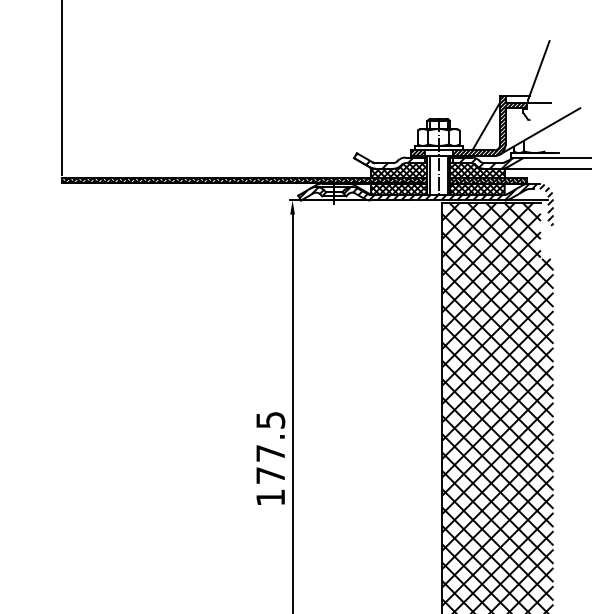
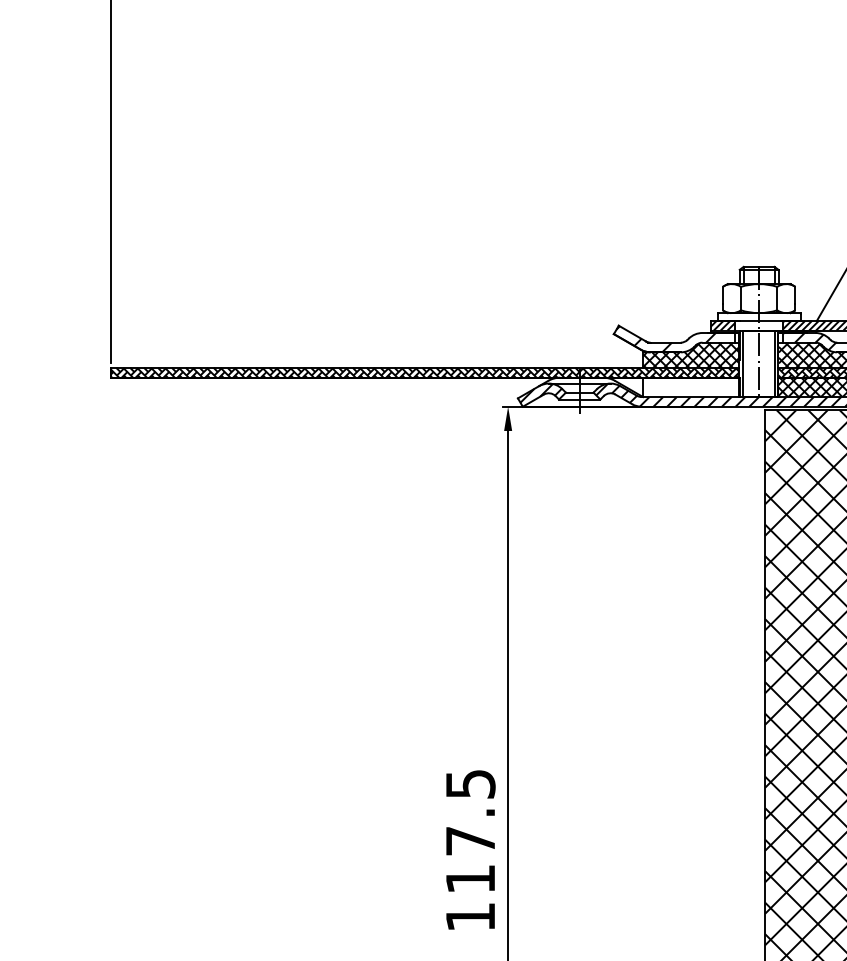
hatch: (399, 188) -> (691, 386), removed
text: (270, 475) -> (470, 879), 177.5 -> 117.5

